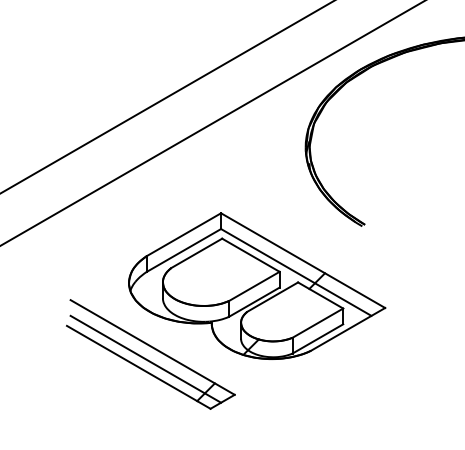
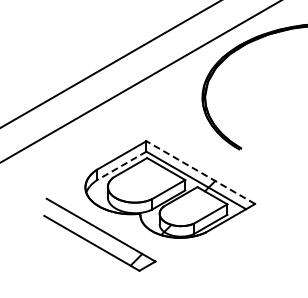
line: (183, 251) -> (121, 166), solid -> dashed
line: (302, 260) -> (200, 172), solid -> dashed
line: (145, 358) -> (96, 237), removed

